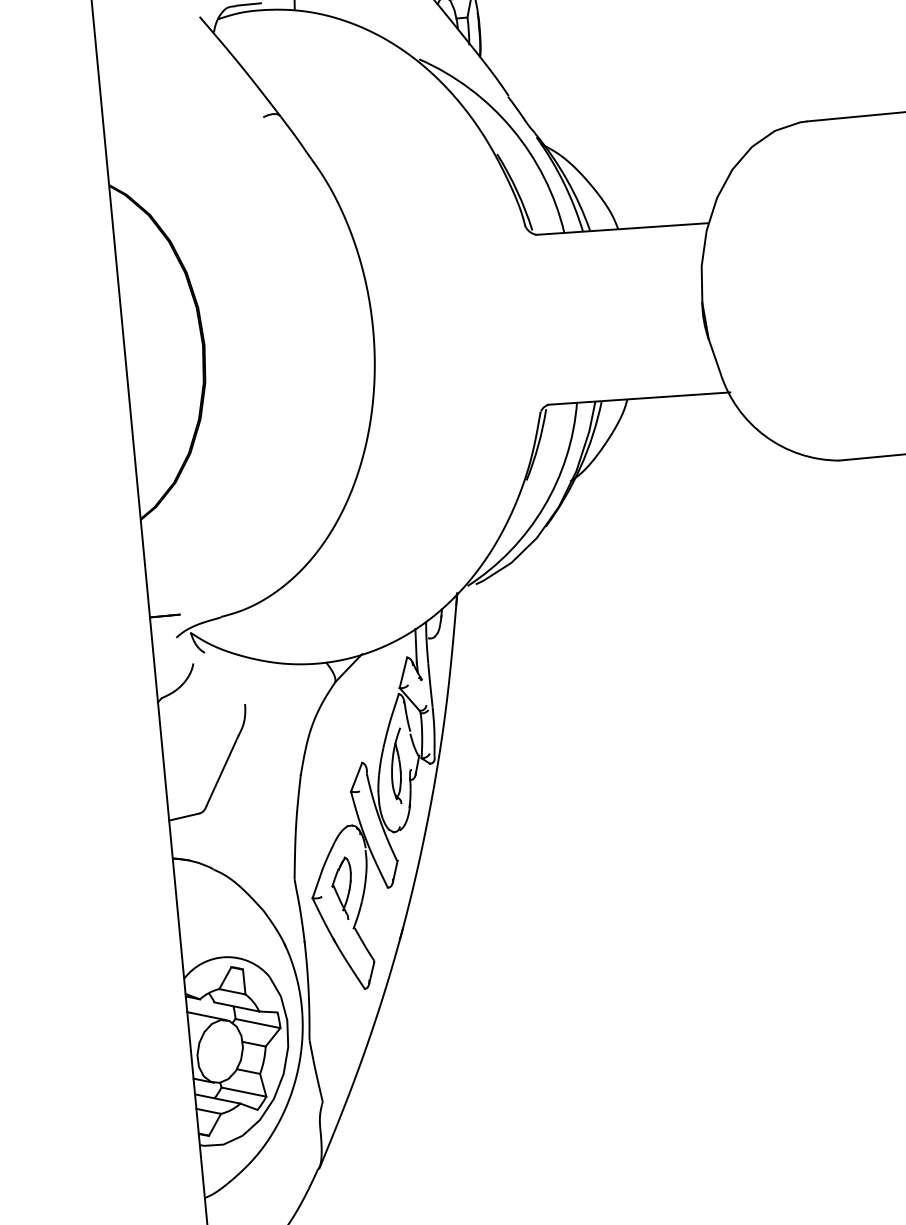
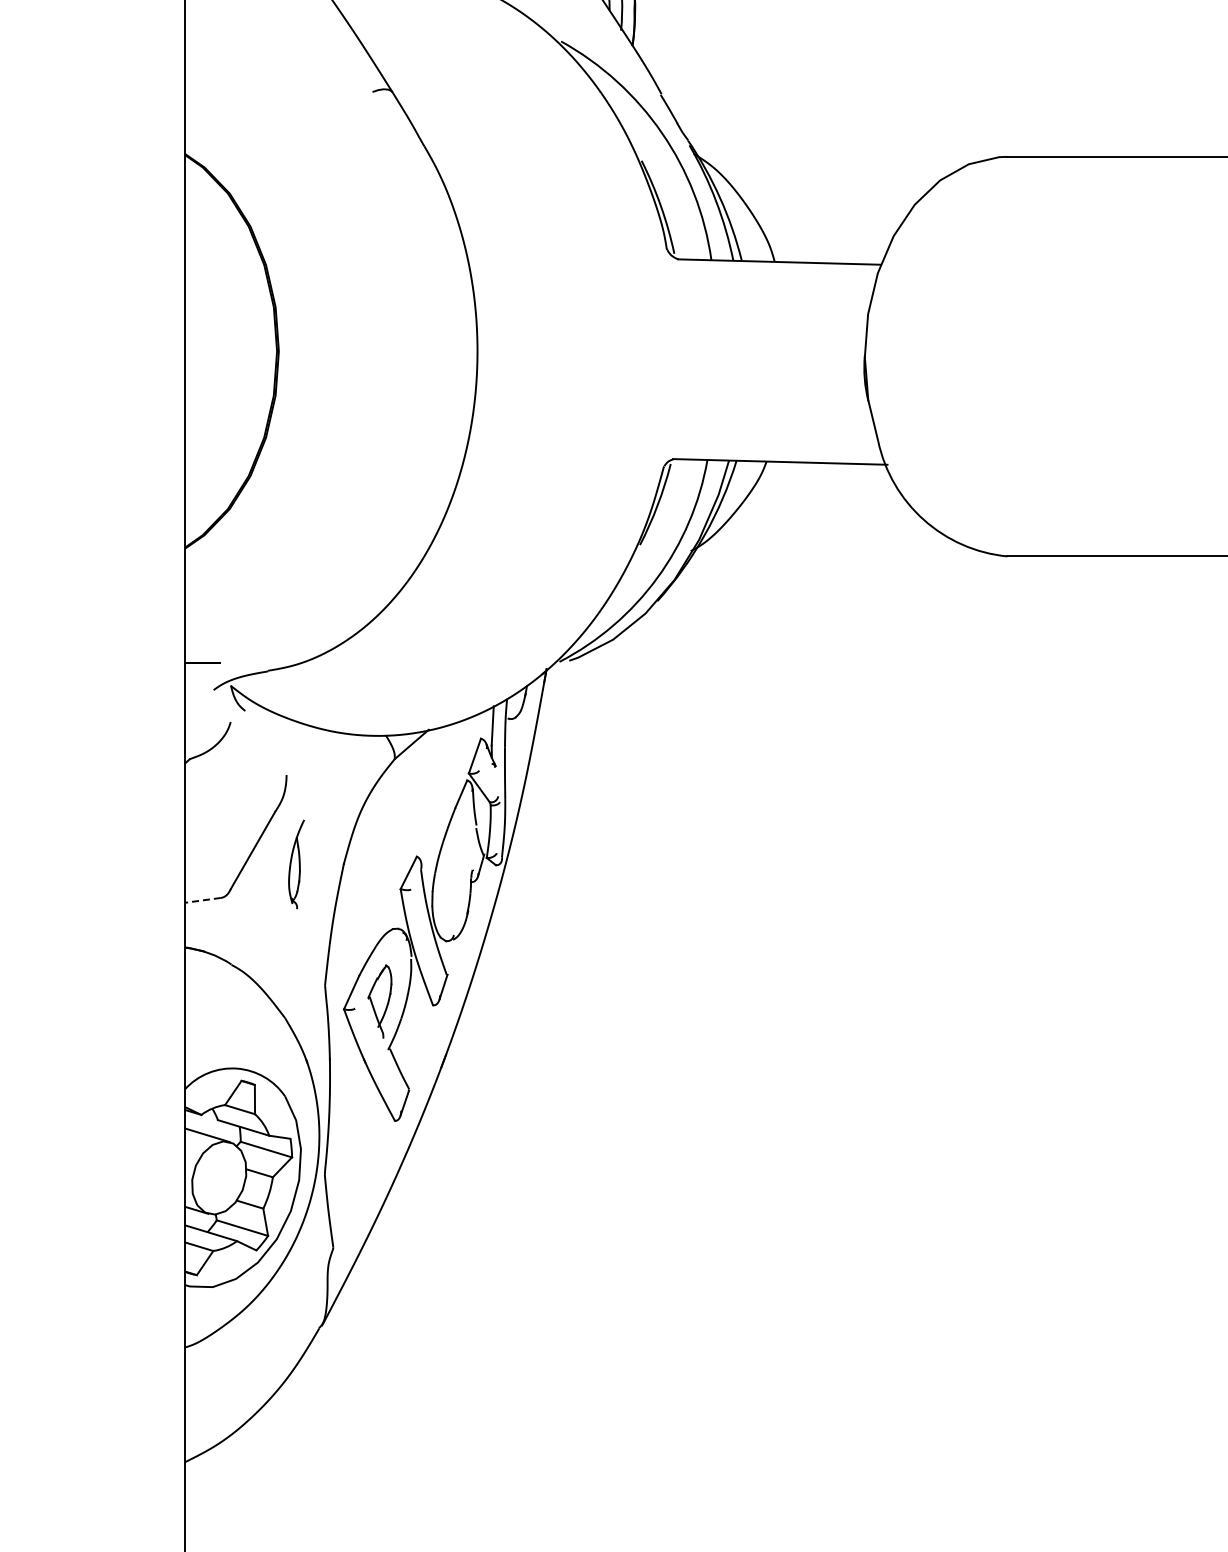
part: (397, 766) -> (296, 864), moved
line: (183, 817) -> (202, 900), solid -> dashed

